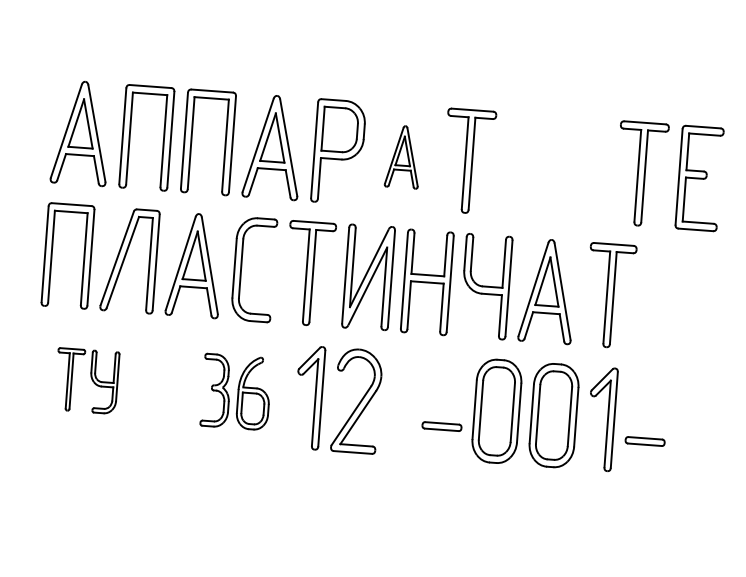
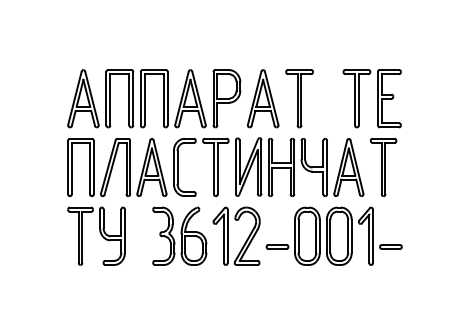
part: (402, 156) -> (262, 98), size x1.67
part: (667, 175) -> (371, 98), moved
part: (86, 379) -> (96, 235), size x1.67
part: (235, 390) -> (179, 235), size x1.43
part: (543, 413) -> (333, 235), moved

